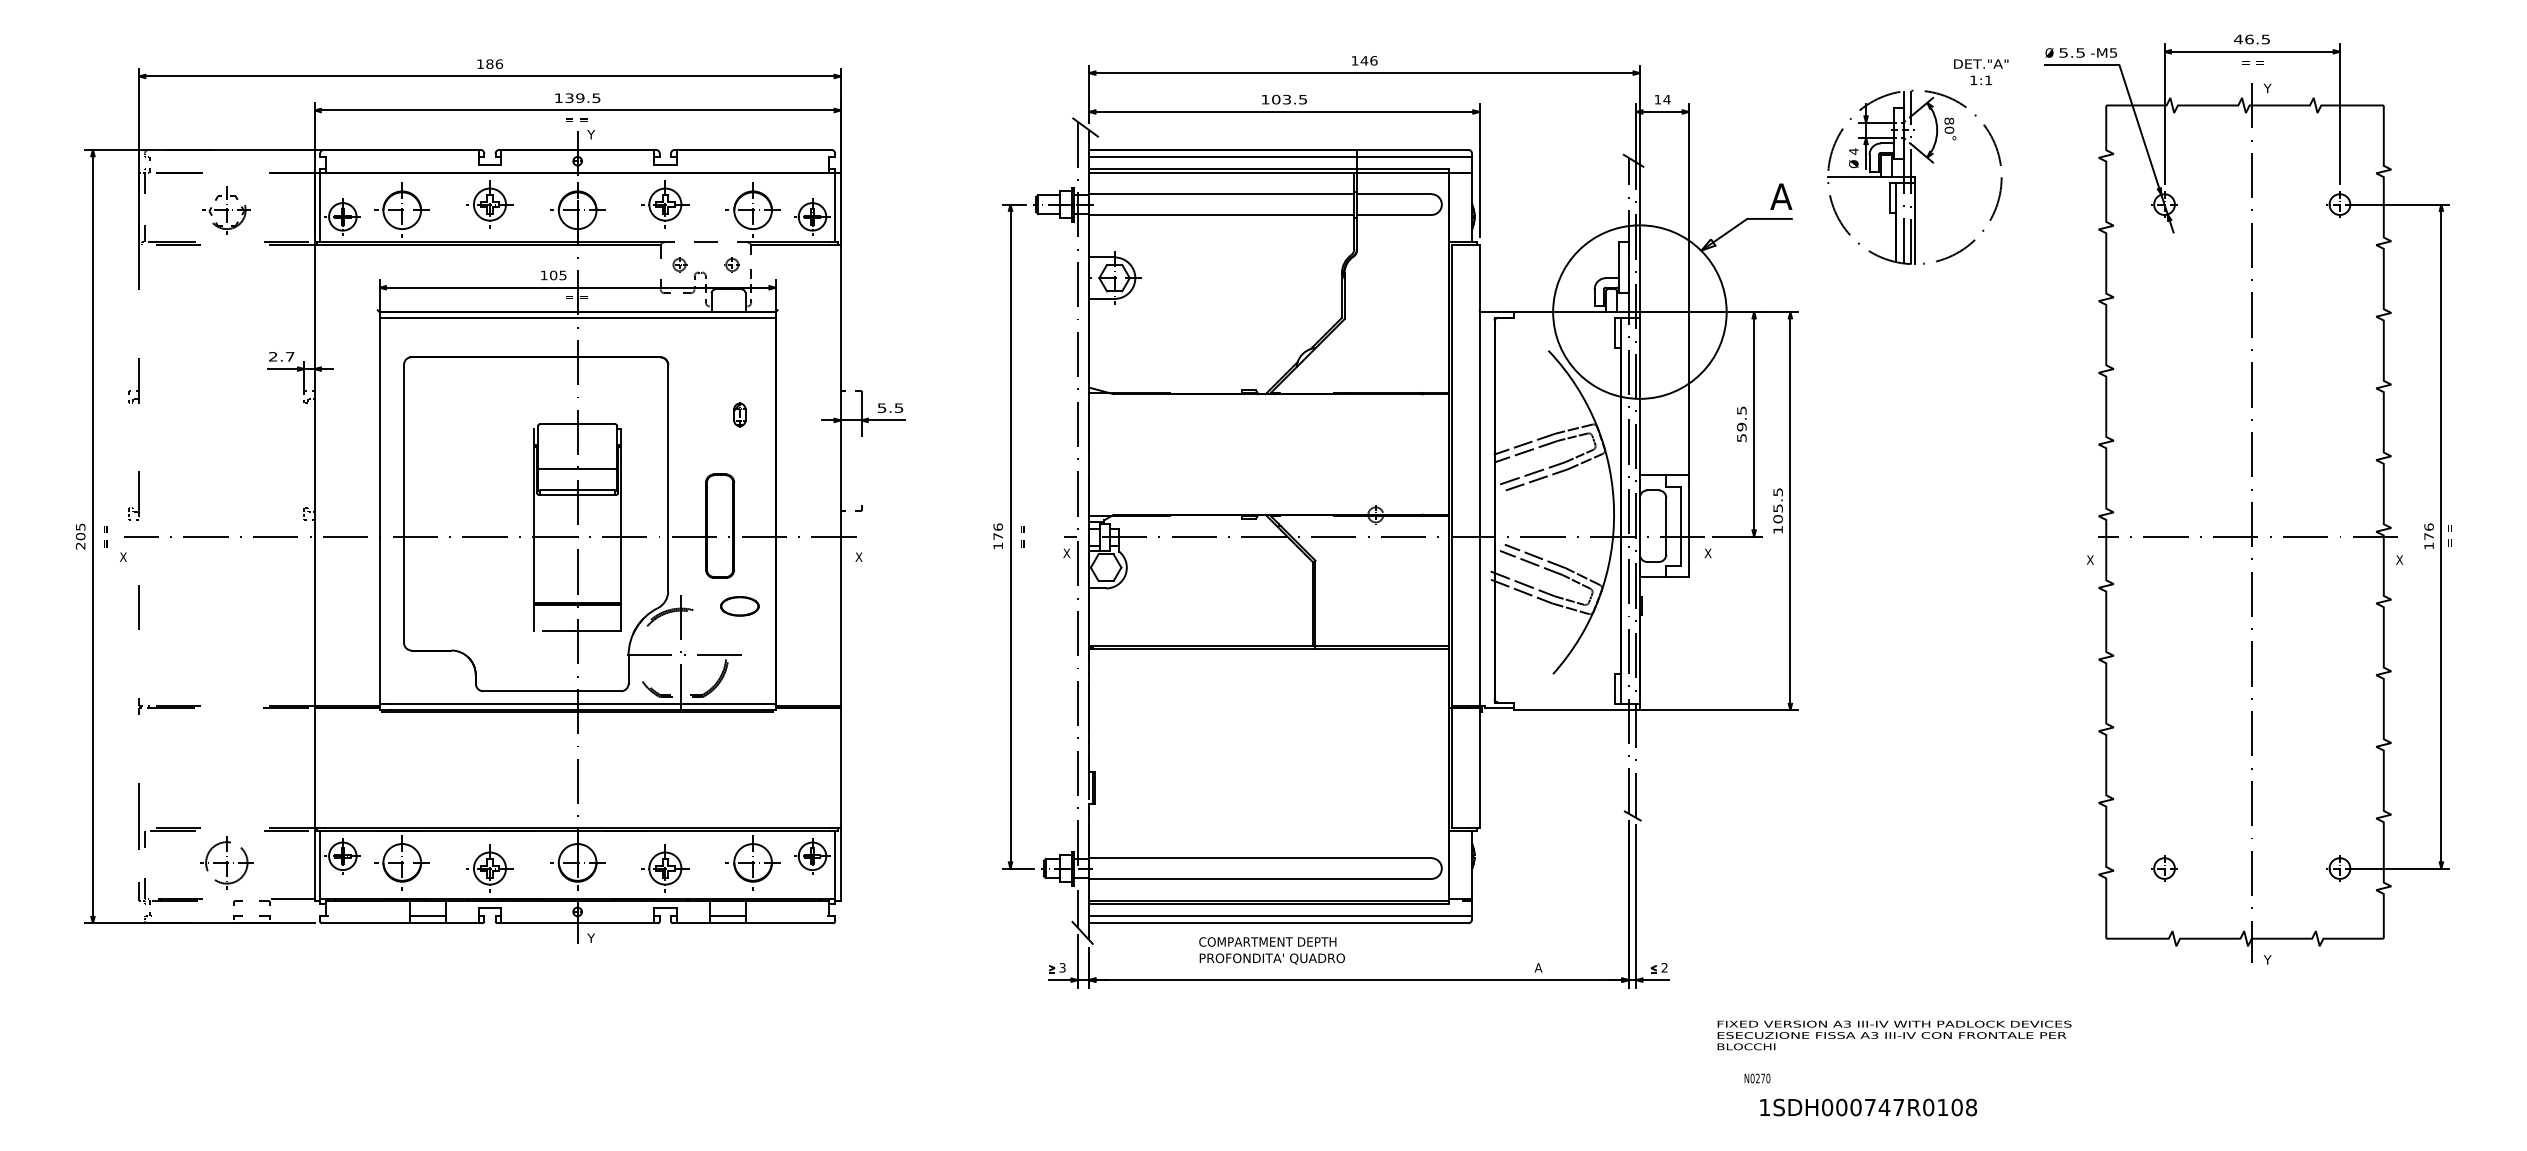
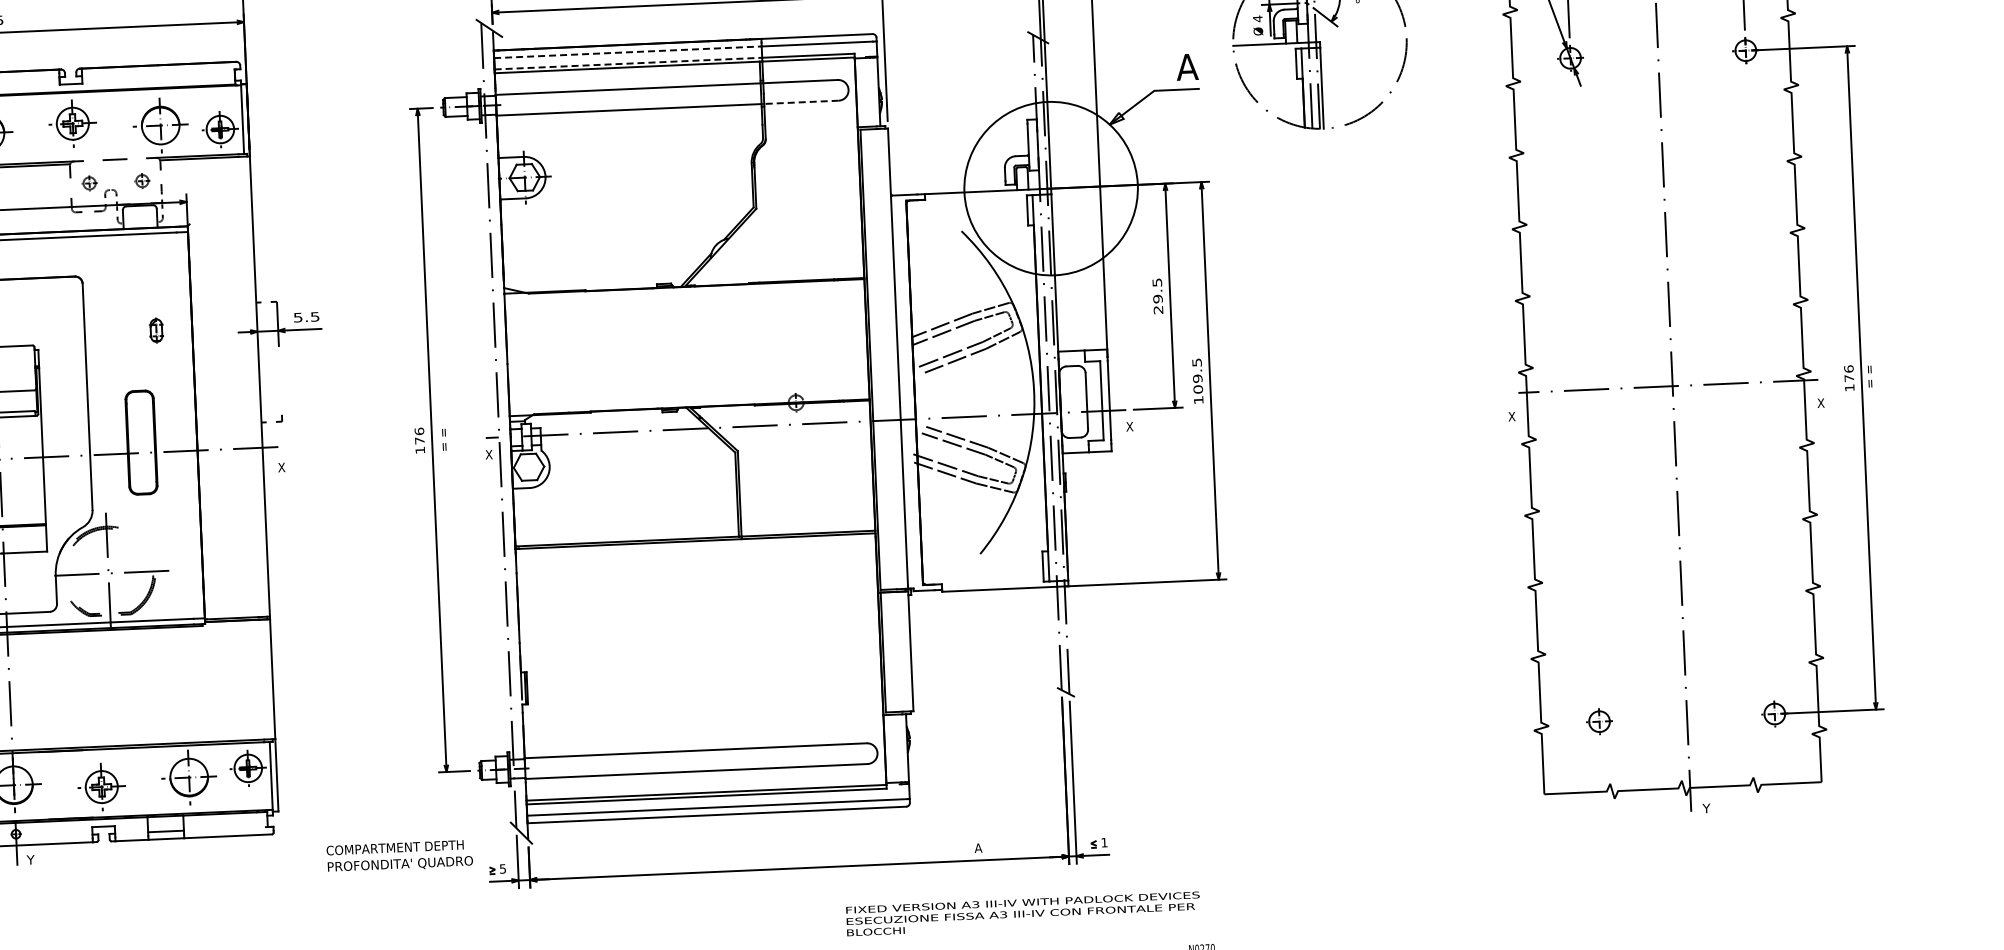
line: (1223, 157) -> (628, 52), solid -> dashed
line: (1223, 168) -> (628, 63), solid -> dashed
line: (1393, 214) -> (800, 101), solid -> dashed
text: (1741, 438) -> (1158, 310), 59.5 -> 29.5
text: (1777, 508) -> (1197, 378), 105.5 -> 109.5
part: (739, 606) -> (164, 522), removed
text: (1271, 950) -> (399, 856), moved
text: (1062, 967) -> (502, 868), 3 -> 5
text: (1664, 967) -> (1104, 842), 2 -> 1
text: (1894, 1035) -> (1023, 913), moved

